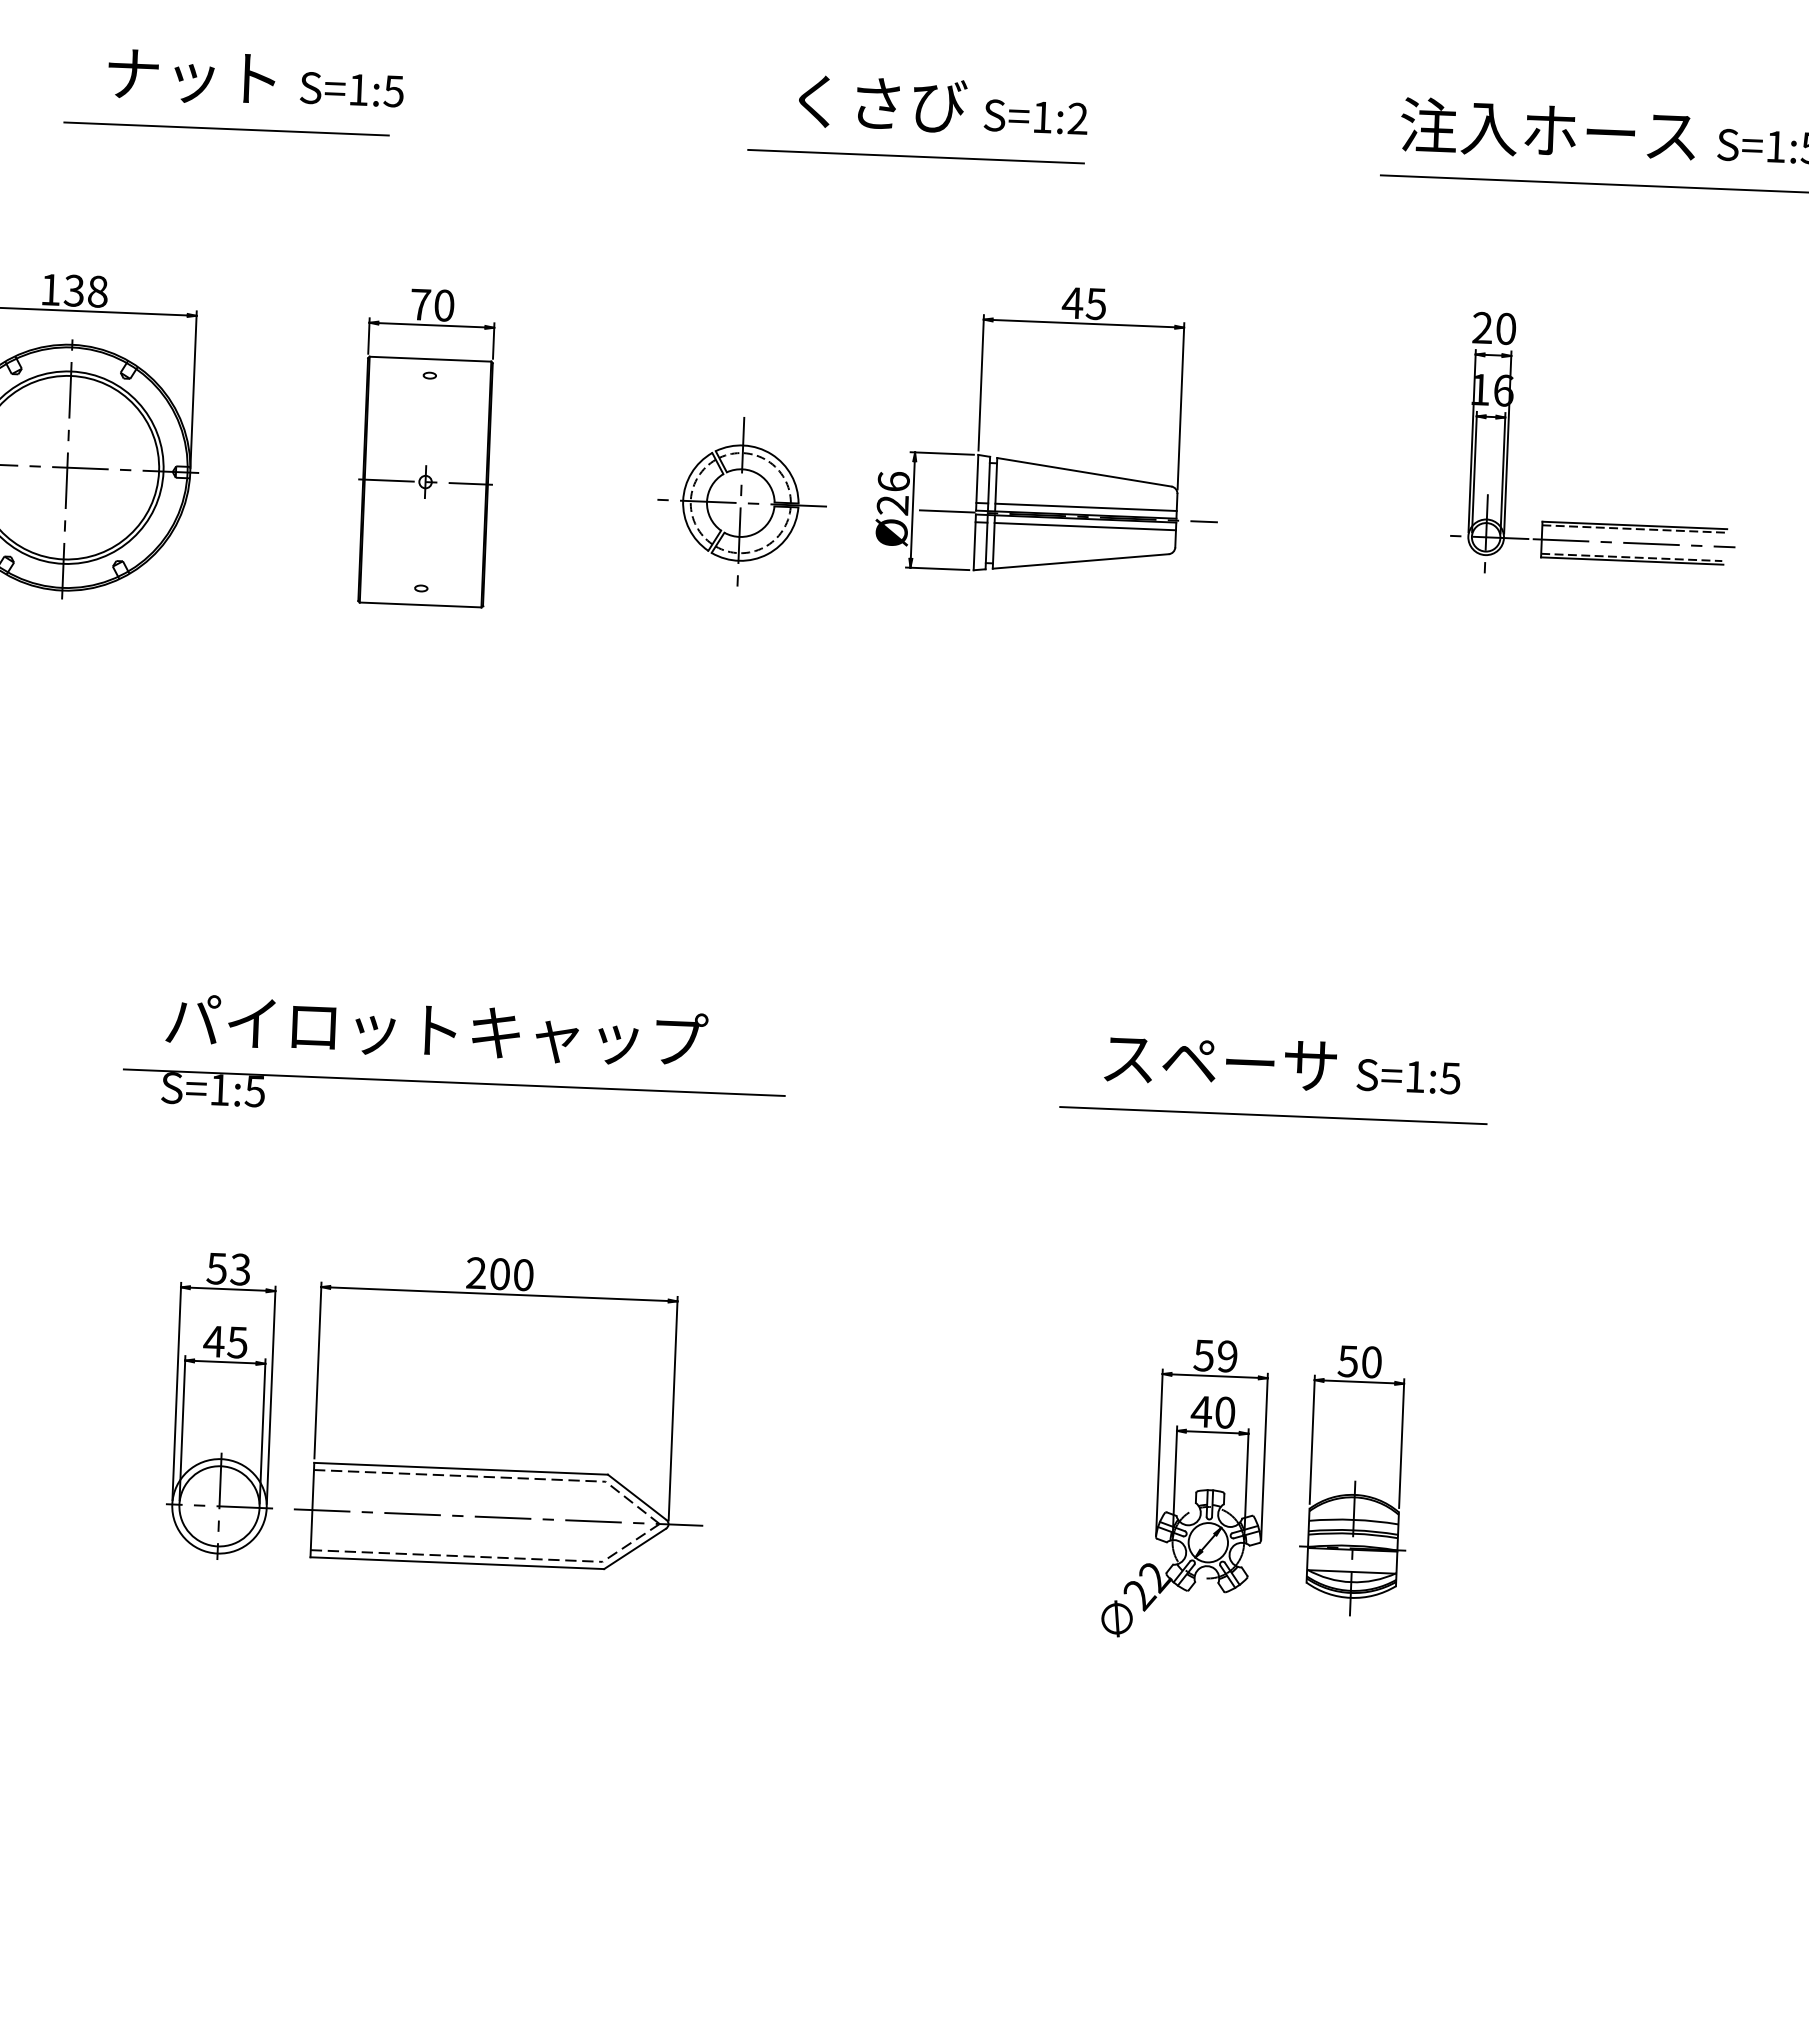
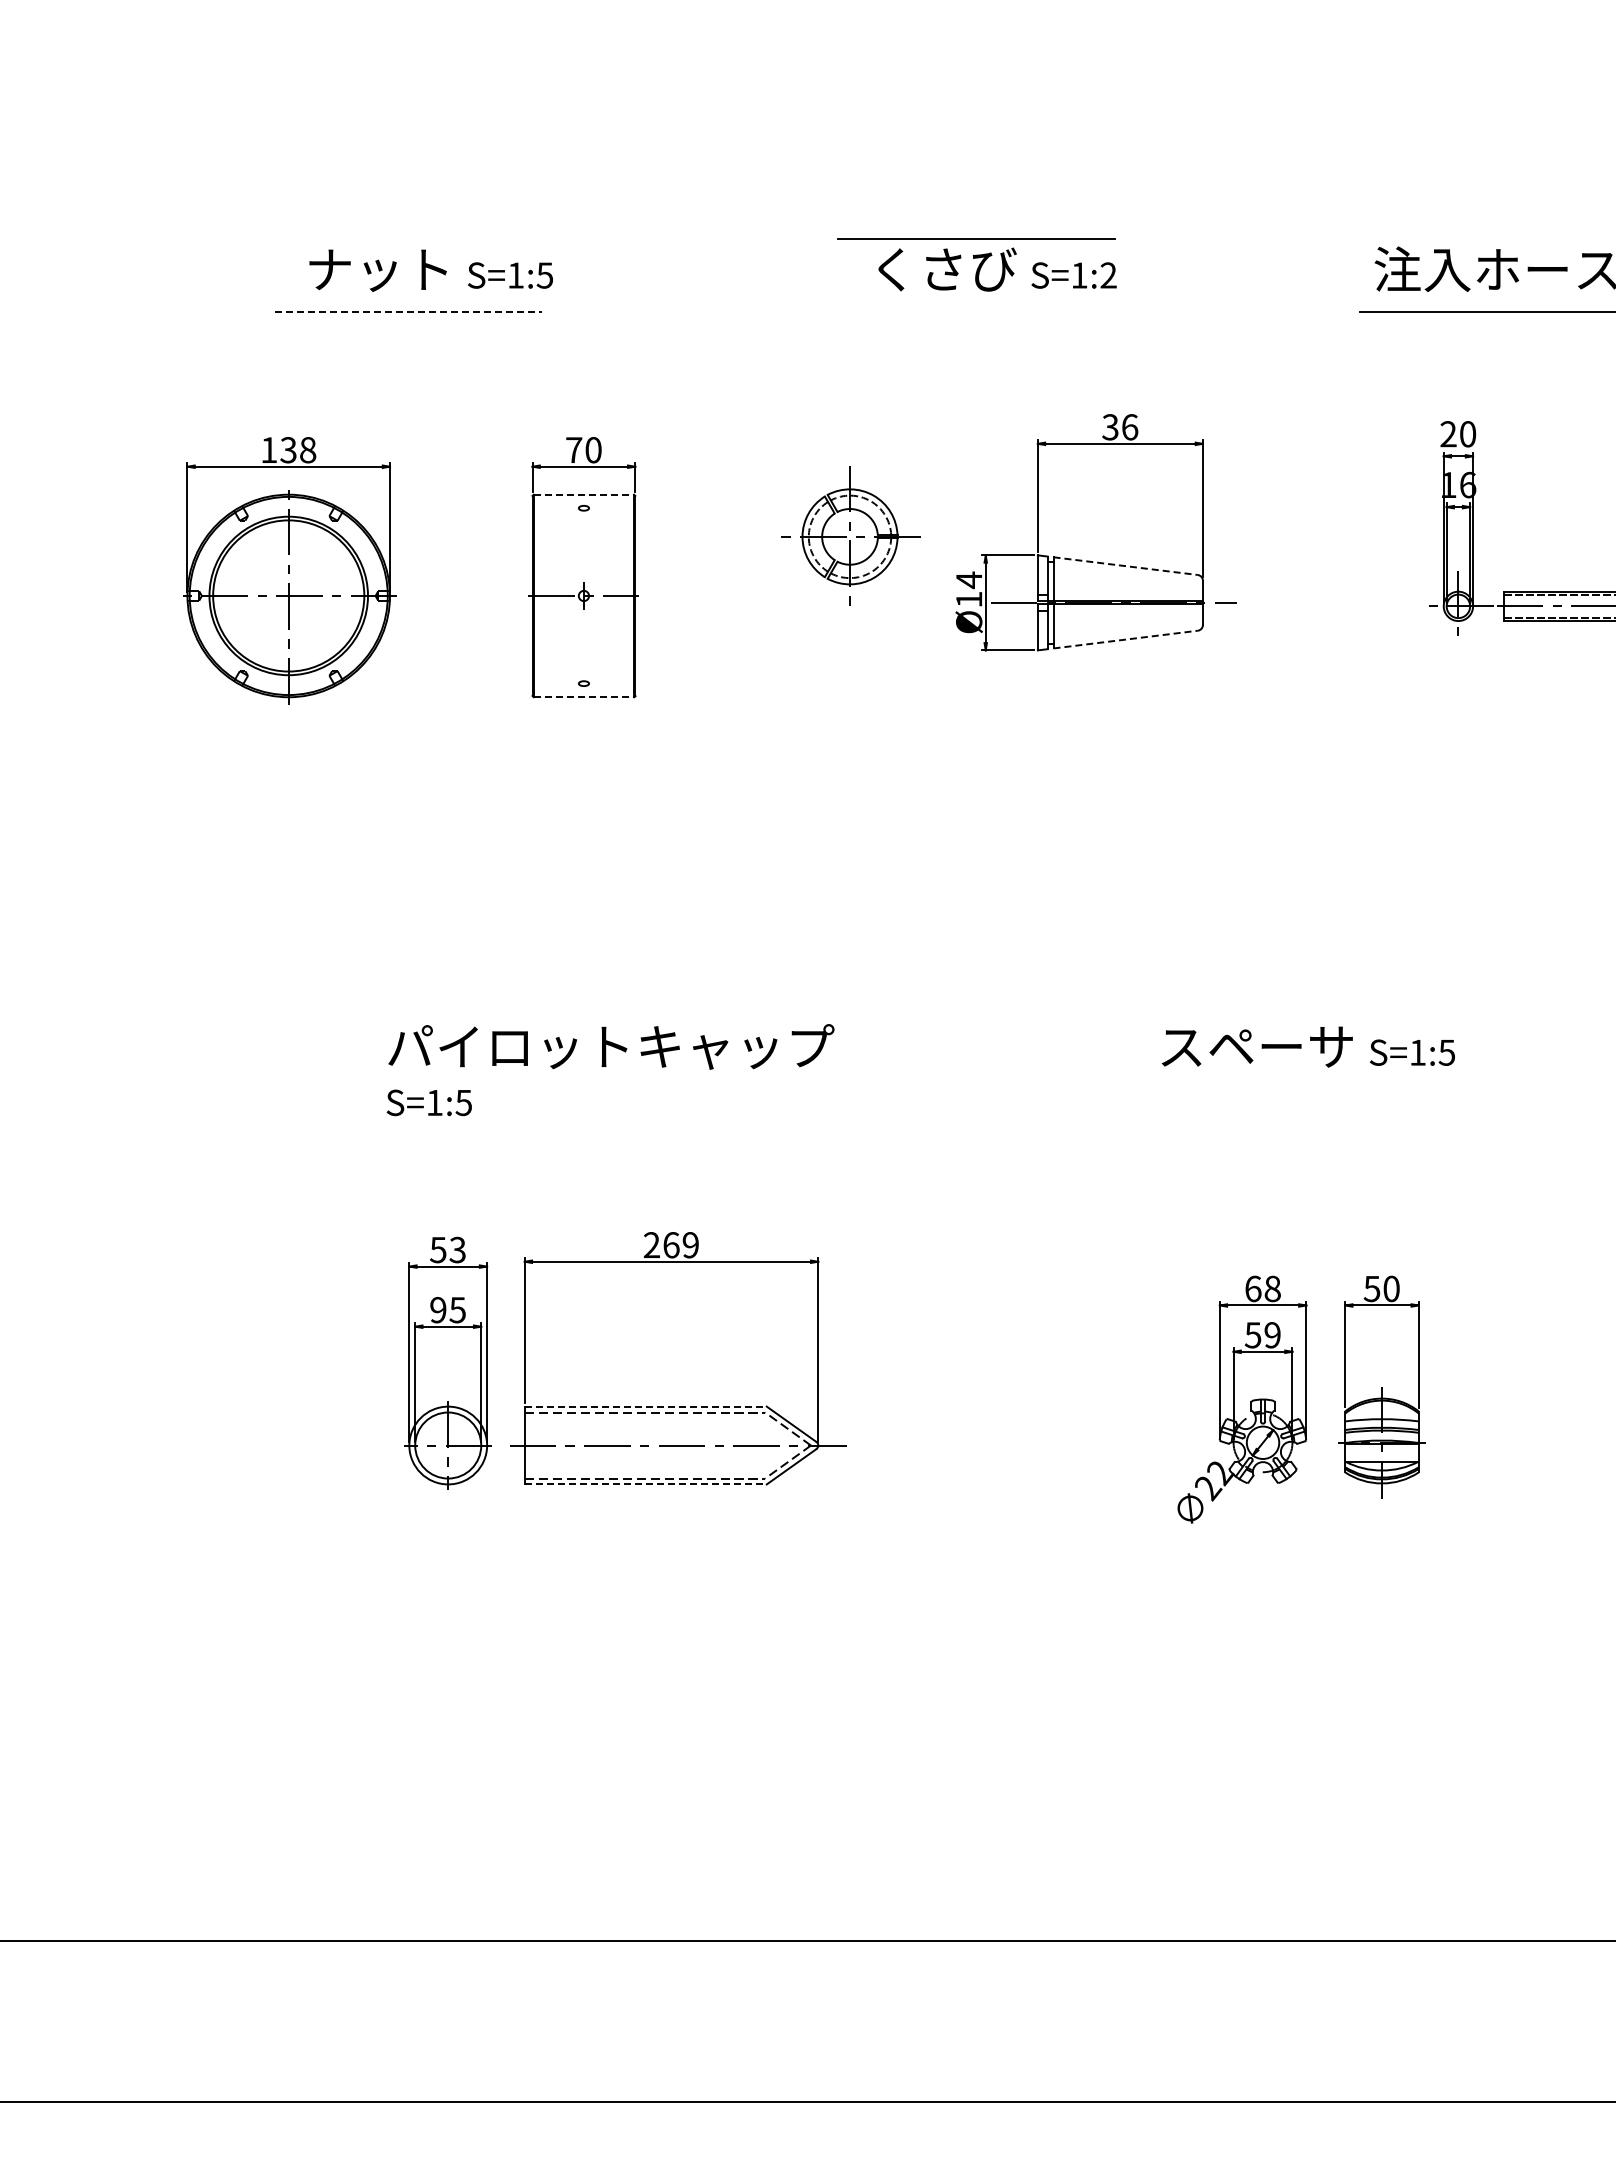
line: (226, 129) -> (408, 312), solid -> dashed
line: (915, 156) -> (976, 238), moved
text: (1083, 303) -> (1119, 427), 45 -> 36
line: (431, 358) -> (584, 494), solid -> dashed
line: (1084, 472) -> (1125, 566), solid -> dashed
text: (893, 493) -> (969, 589), Ø26 -> Ø14
part: (741, 501) -> (850, 535), moved
line: (1085, 506) -> (1127, 594), removed
line: (1084, 526) -> (1127, 610), removed
line: (1080, 561) -> (1125, 639), solid -> dashed
line: (421, 605) -> (584, 697), solid -> dashed
line: (454, 1083) -> (627, 1089), removed
line: (1273, 1115) -> (1302, 1089), removed
text: (511, 1274) -> (680, 1245), 200 -> 269
text: (214, 1342) -> (438, 1310), 45 -> 95
text: (1215, 1355) -> (1262, 1288), 59 -> 68
text: (1212, 1412) -> (1262, 1335), 40 -> 59
line: (461, 1468) -> (646, 1406), solid -> dashed
line: (458, 1563) -> (646, 1484), solid -> dashed

